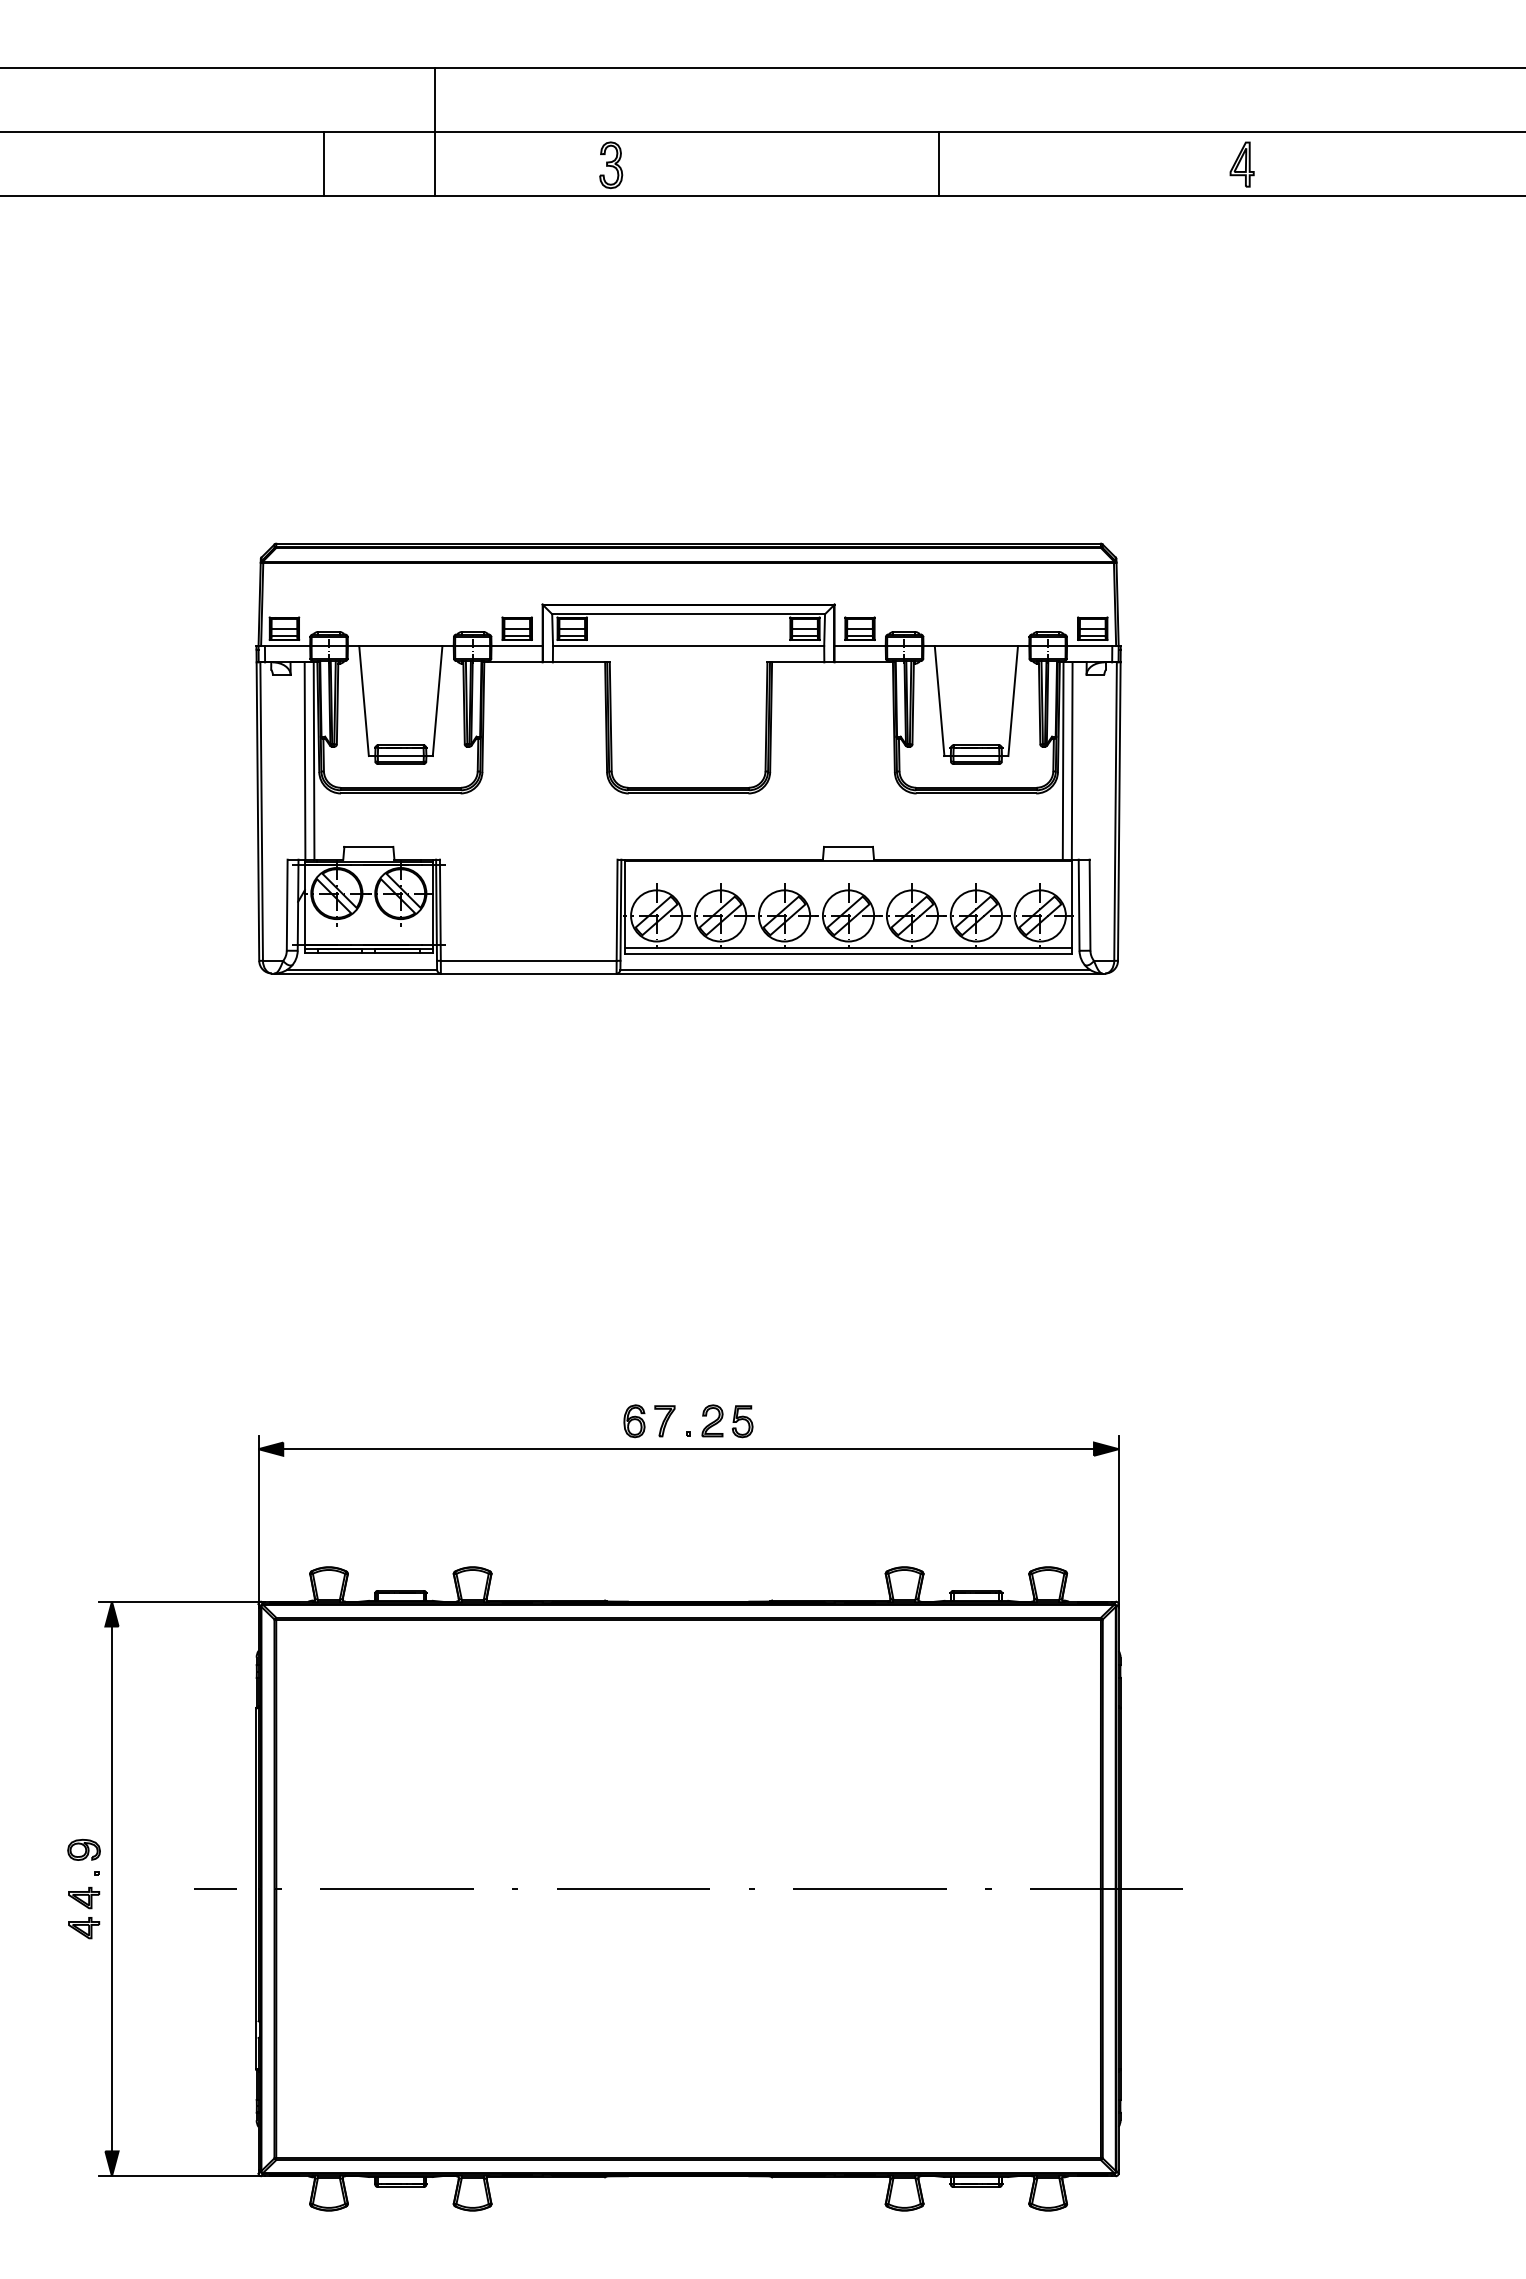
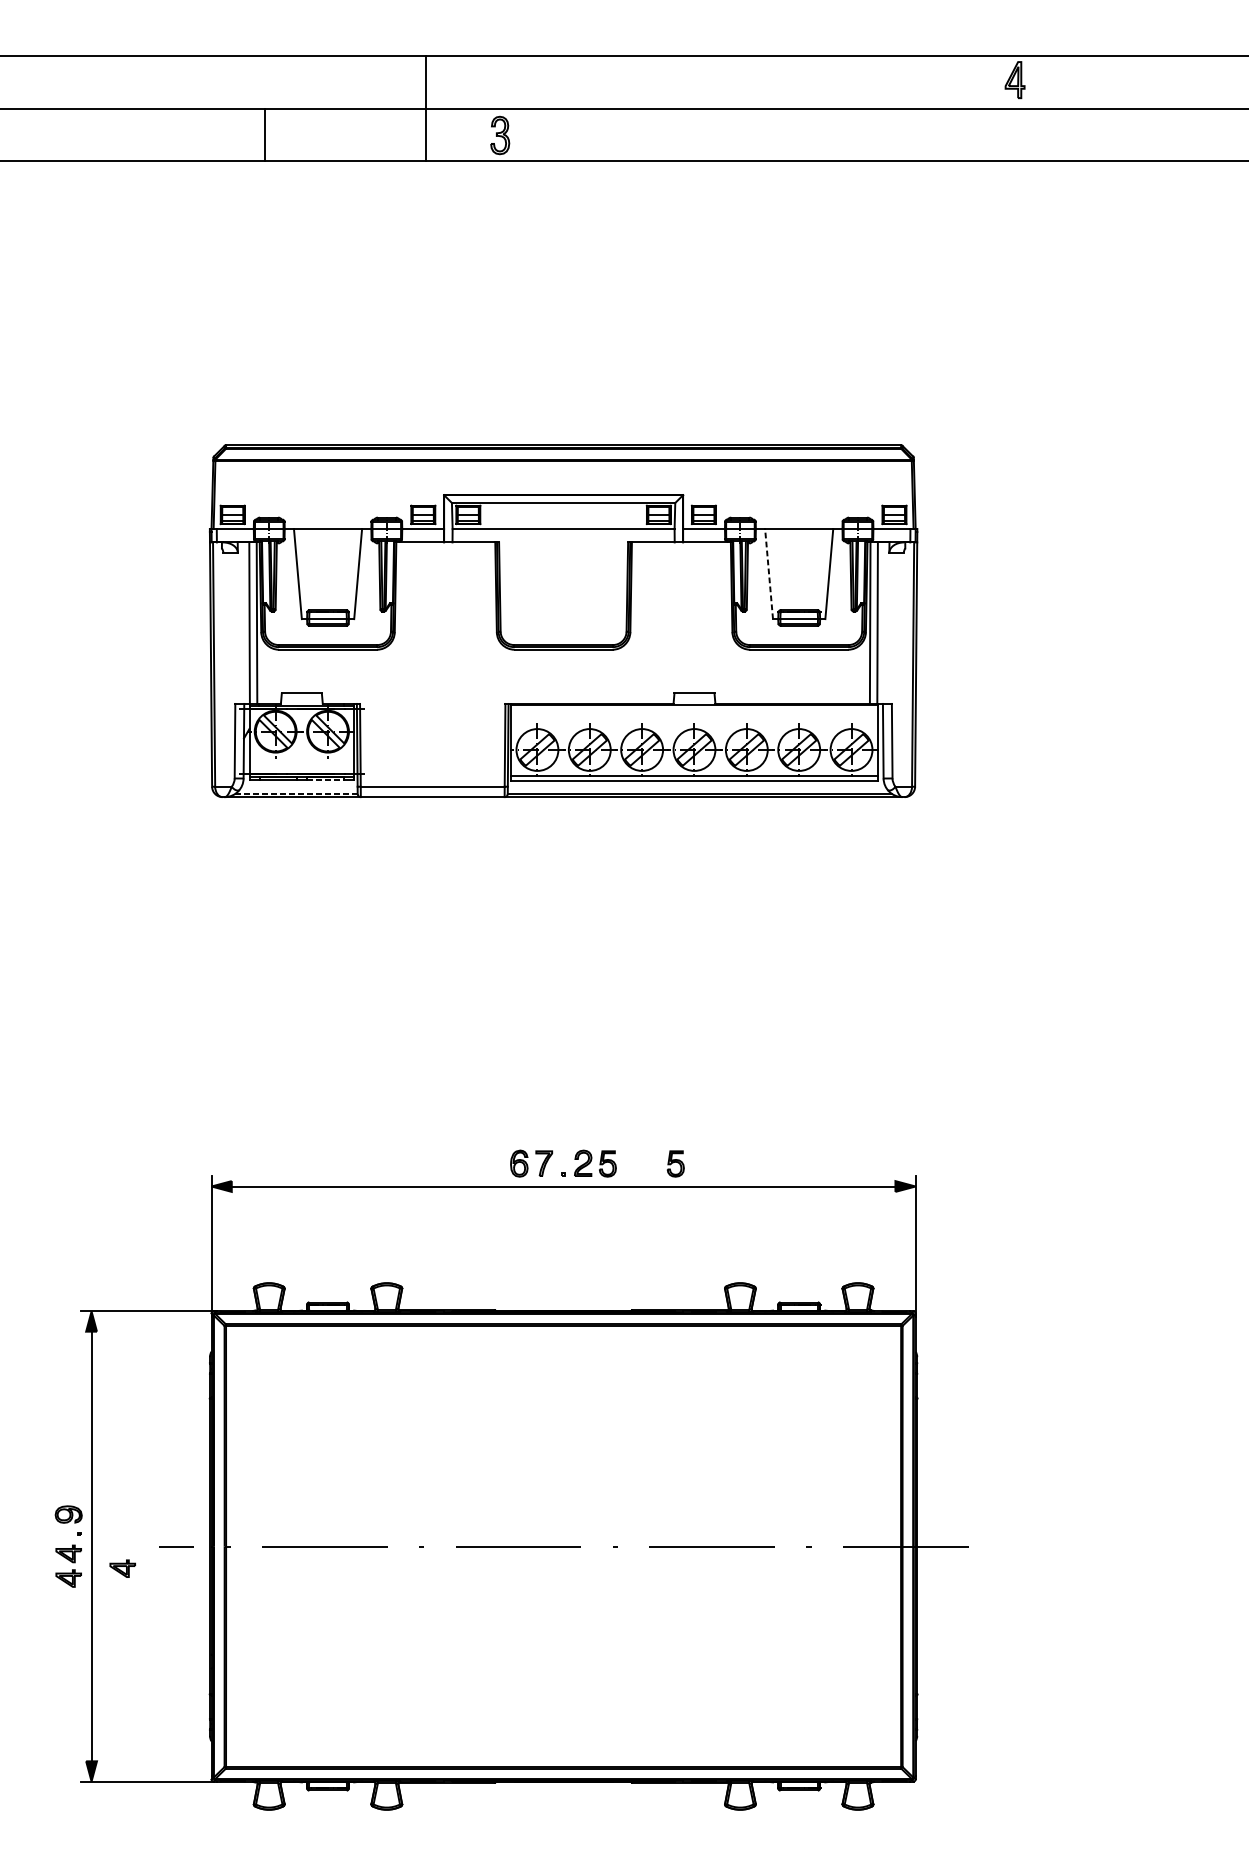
line: (435, 132) -> (425, 108), moved
line: (939, 164) -> (768, 134), removed
part: (1241, 164) -> (1014, 80), moved
line: (939, 700) -> (768, 573), solid -> dashed
line: (398, 953) -> (326, 780), solid -> dashed
line: (362, 969) -> (296, 793), solid -> dashed
part: (825, 1421) -> (675, 1163), added
part: (150, 1916) -> (123, 1569), added

